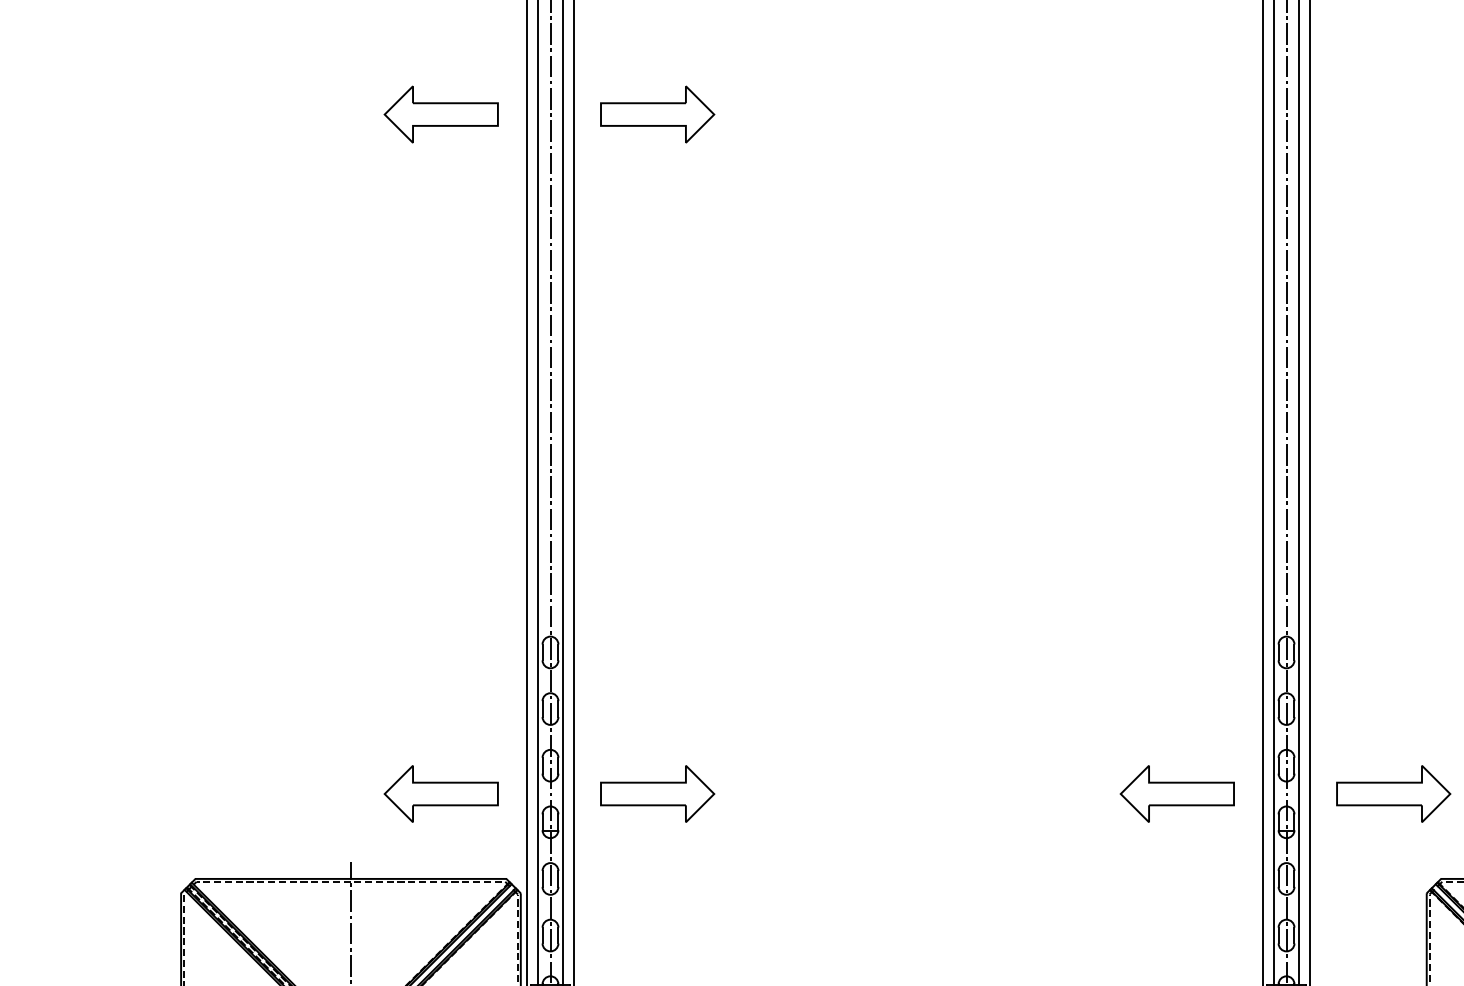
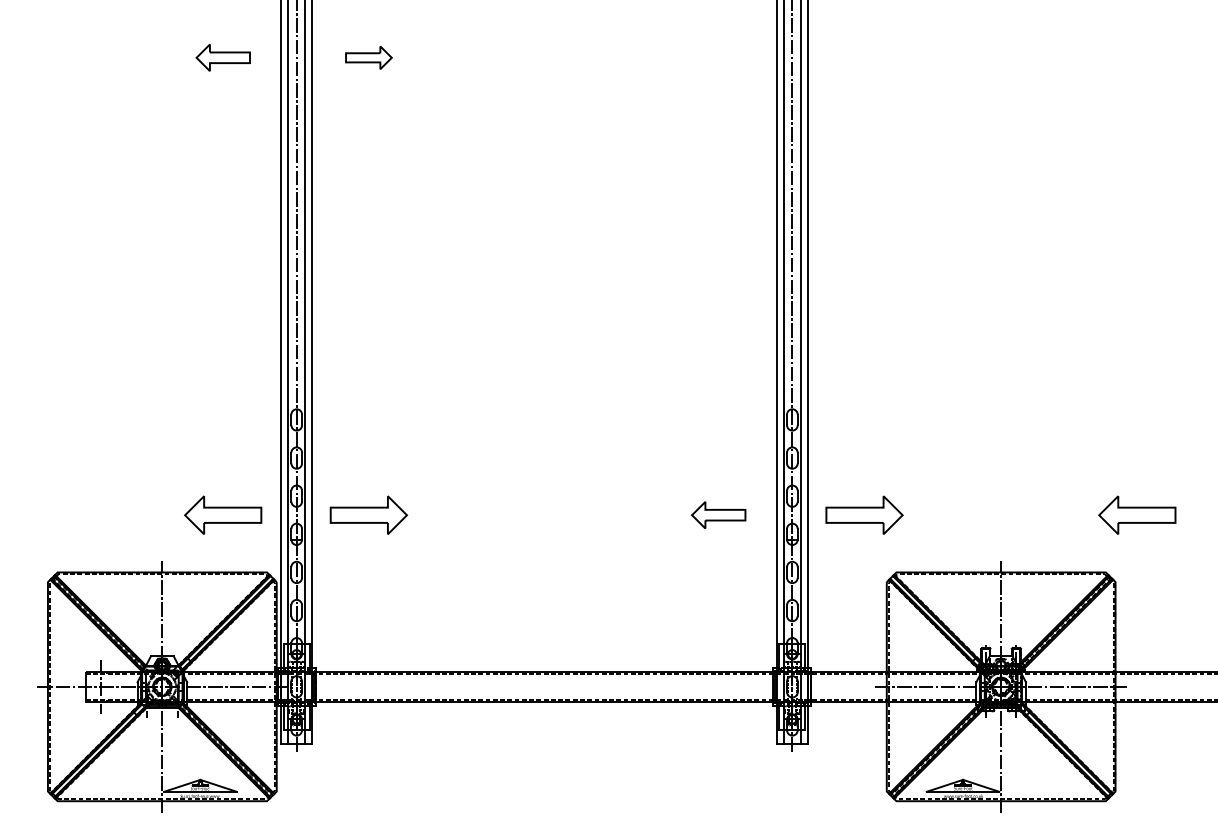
part: (441, 114) -> (223, 57), size x0.7
part: (657, 114) -> (368, 57), size x0.6
part: (1176, 792) -> (718, 514), size x0.7

